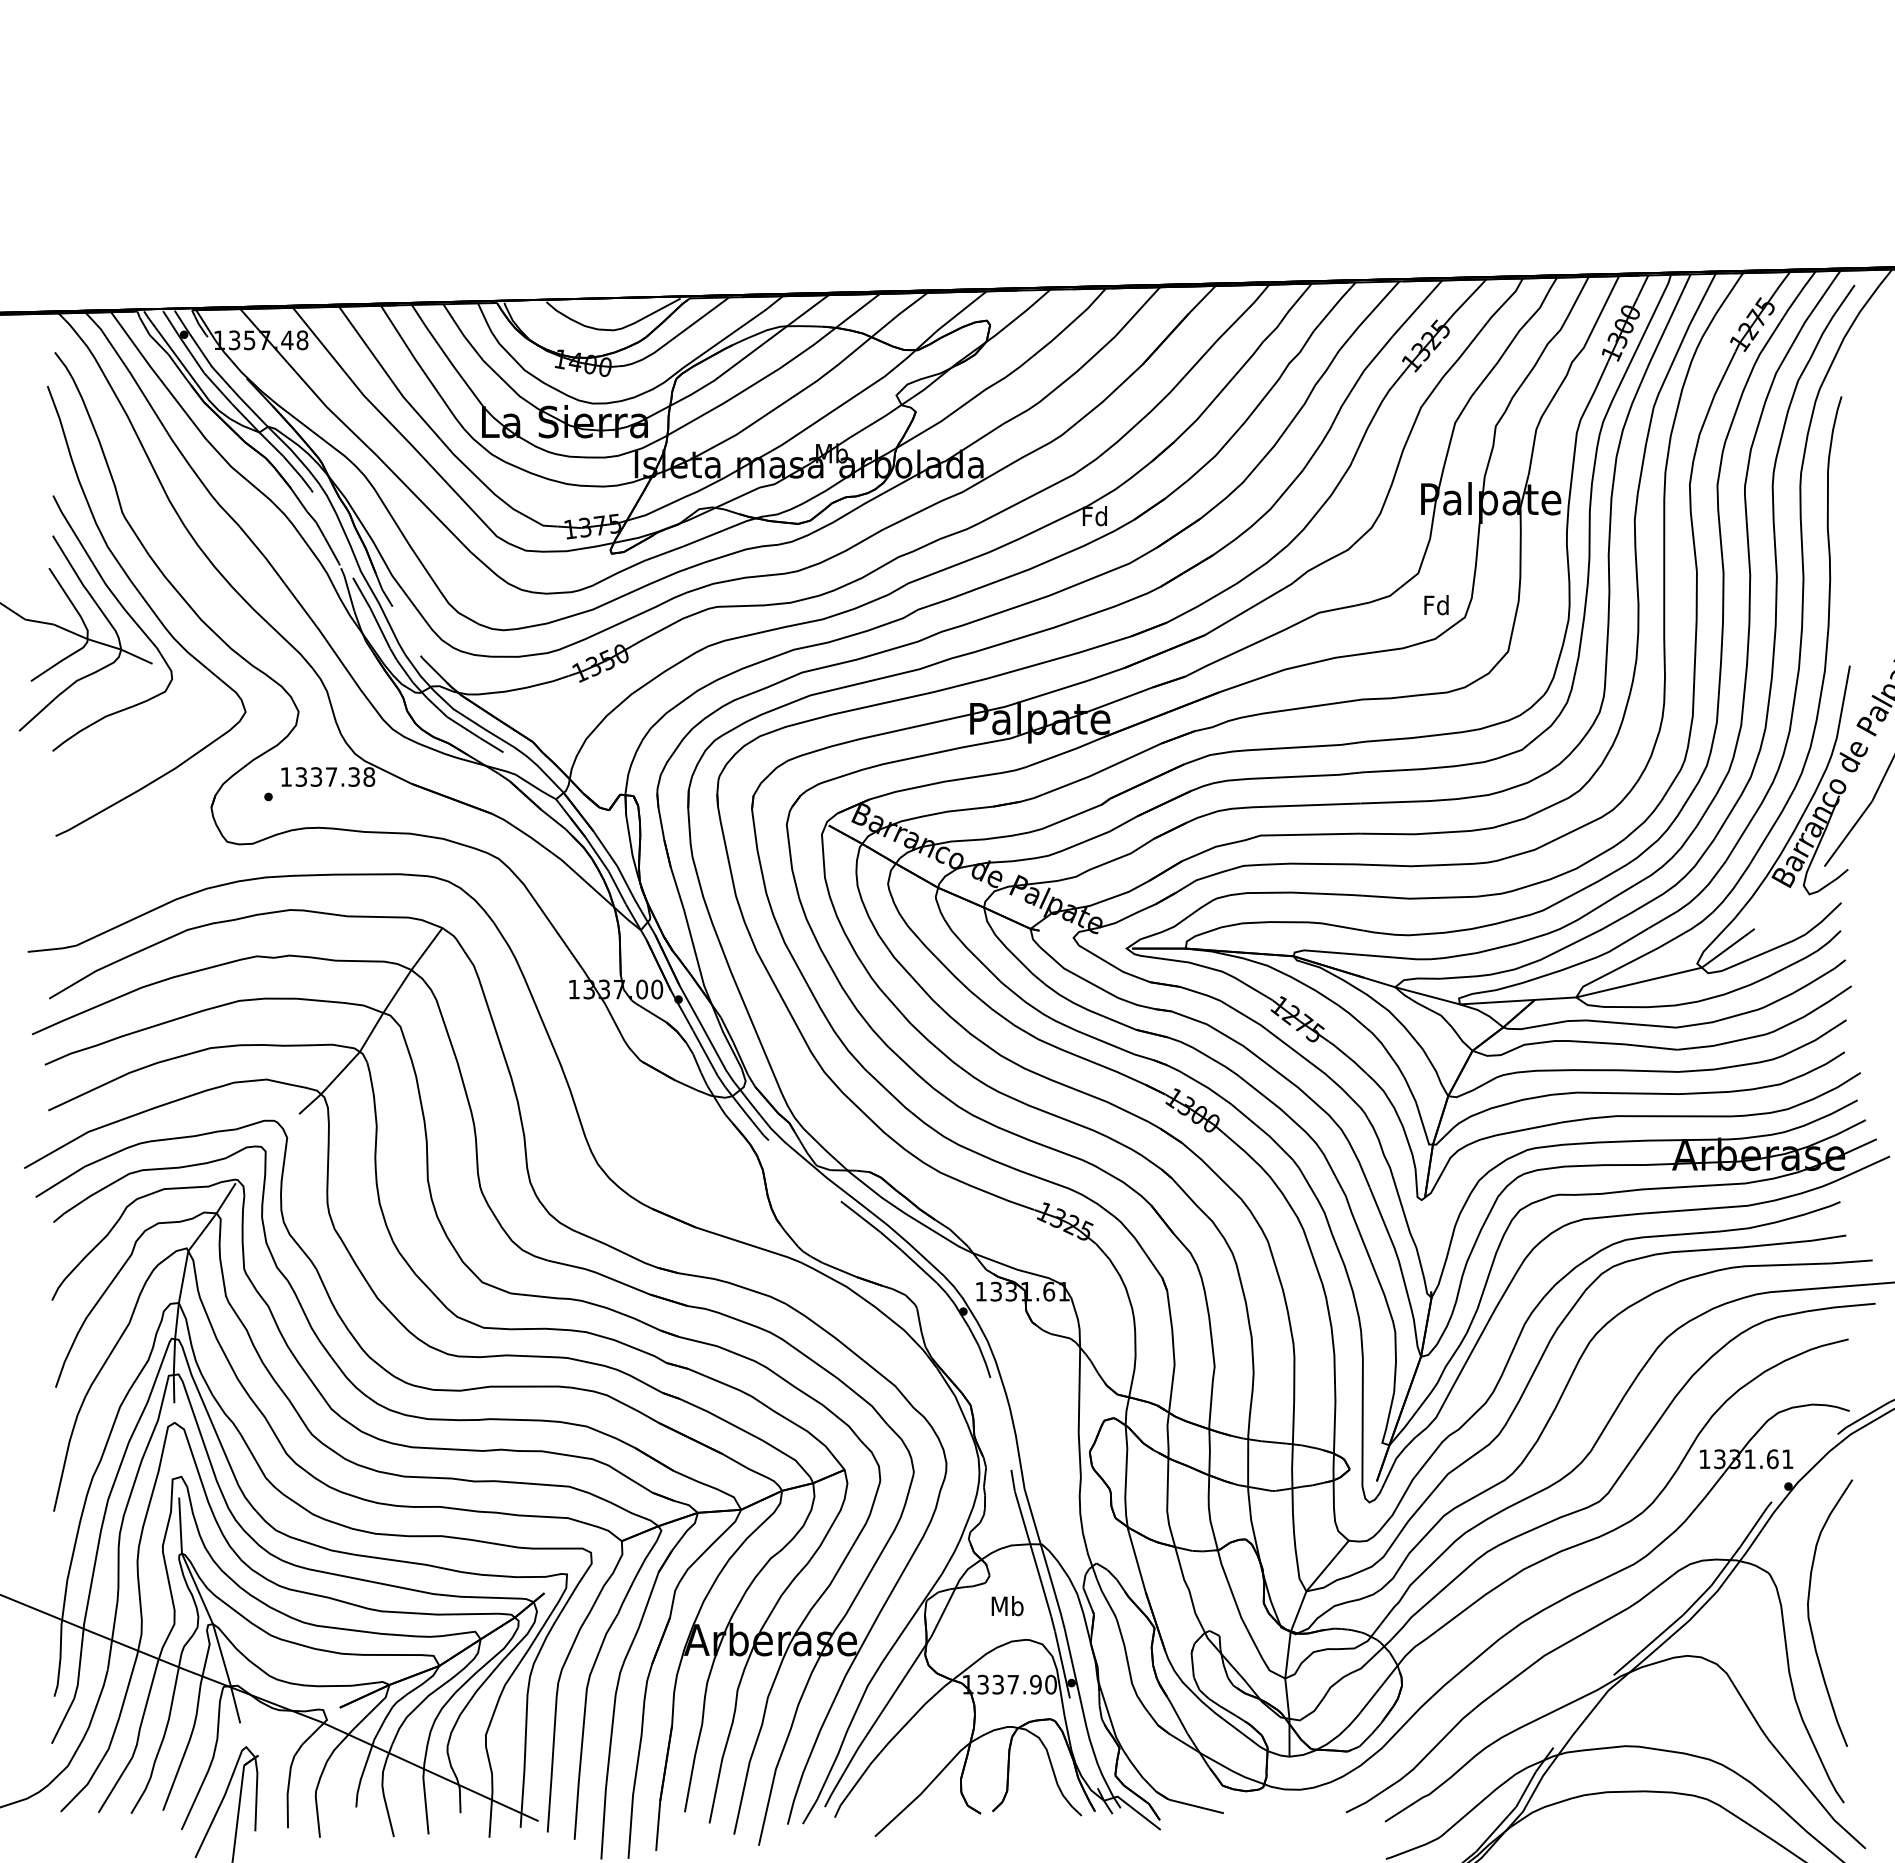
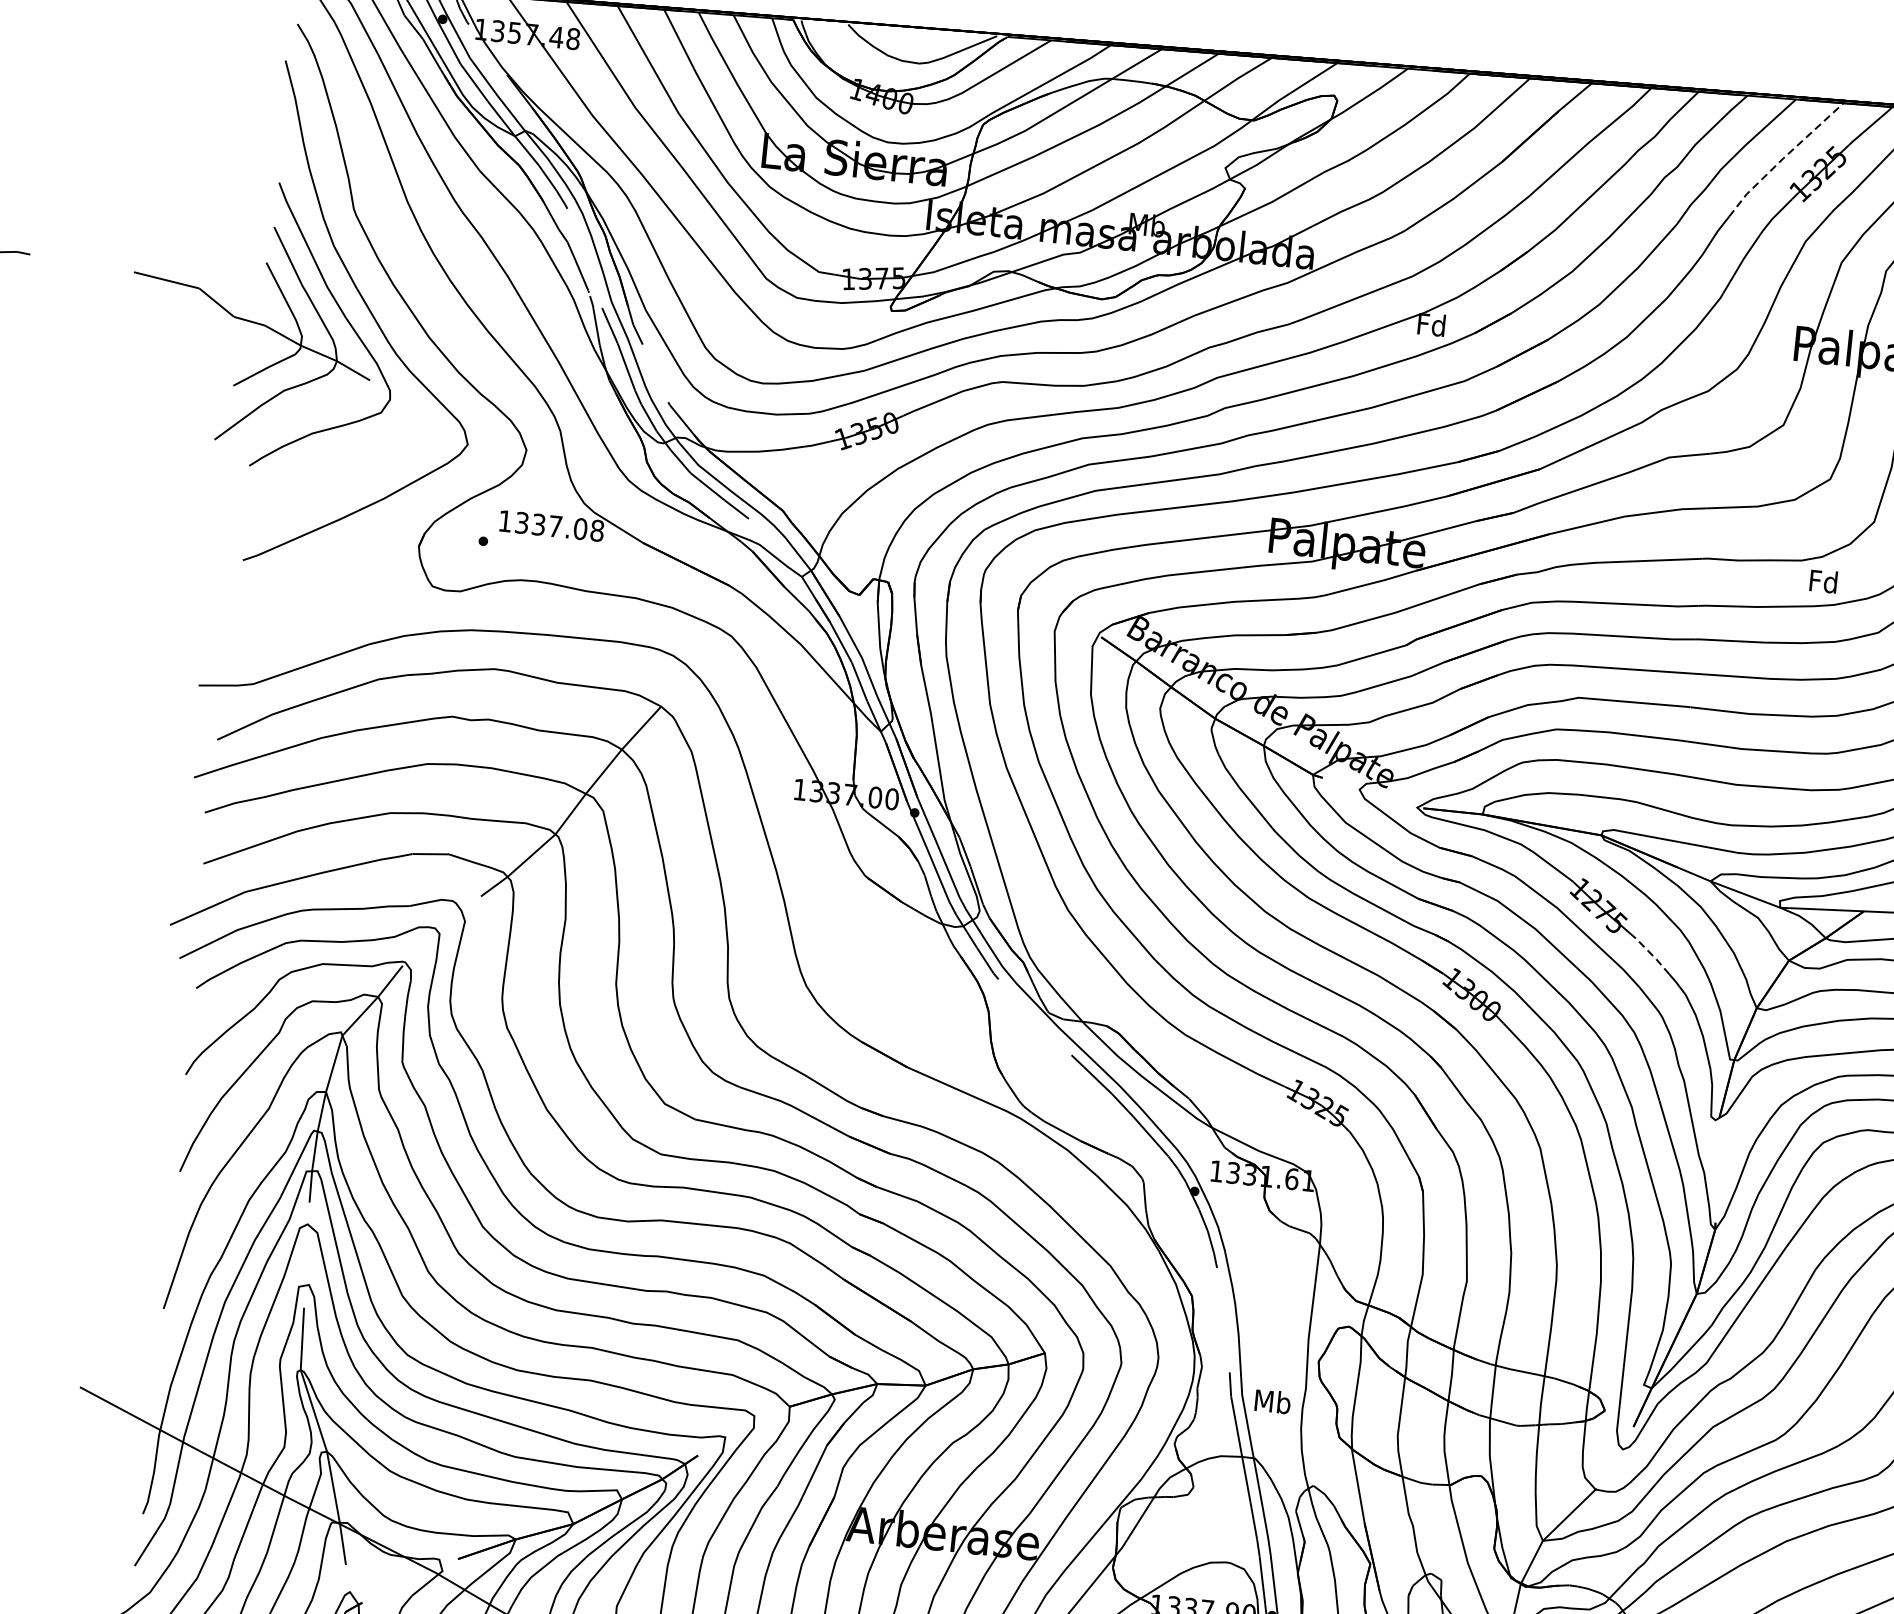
line: (1393, 335) -> (1783, 158), solid -> dashed
text: (1436, 605) -> (1823, 581), moved
text: (354, 776) -> (581, 528), 1337.38 -> 1337.08
line: (1348, 1056) -> (1650, 952), solid -> dashed
text: (1007, 1606) -> (1272, 1402), moved

